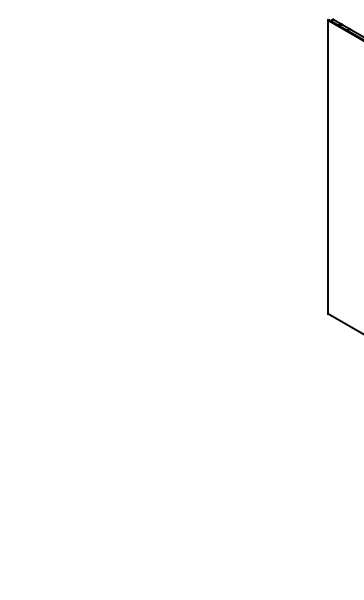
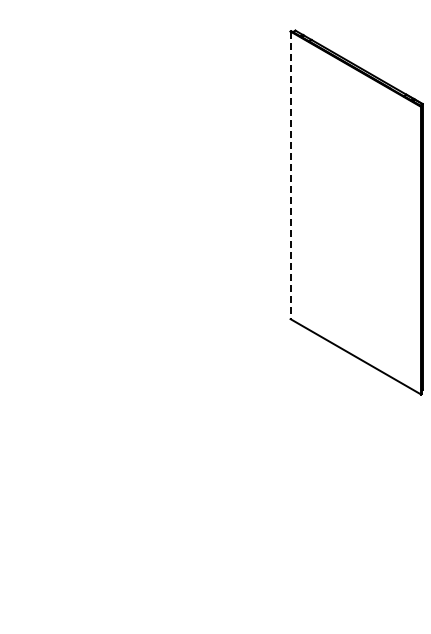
line: (328, 167) -> (290, 175), solid -> dashed

